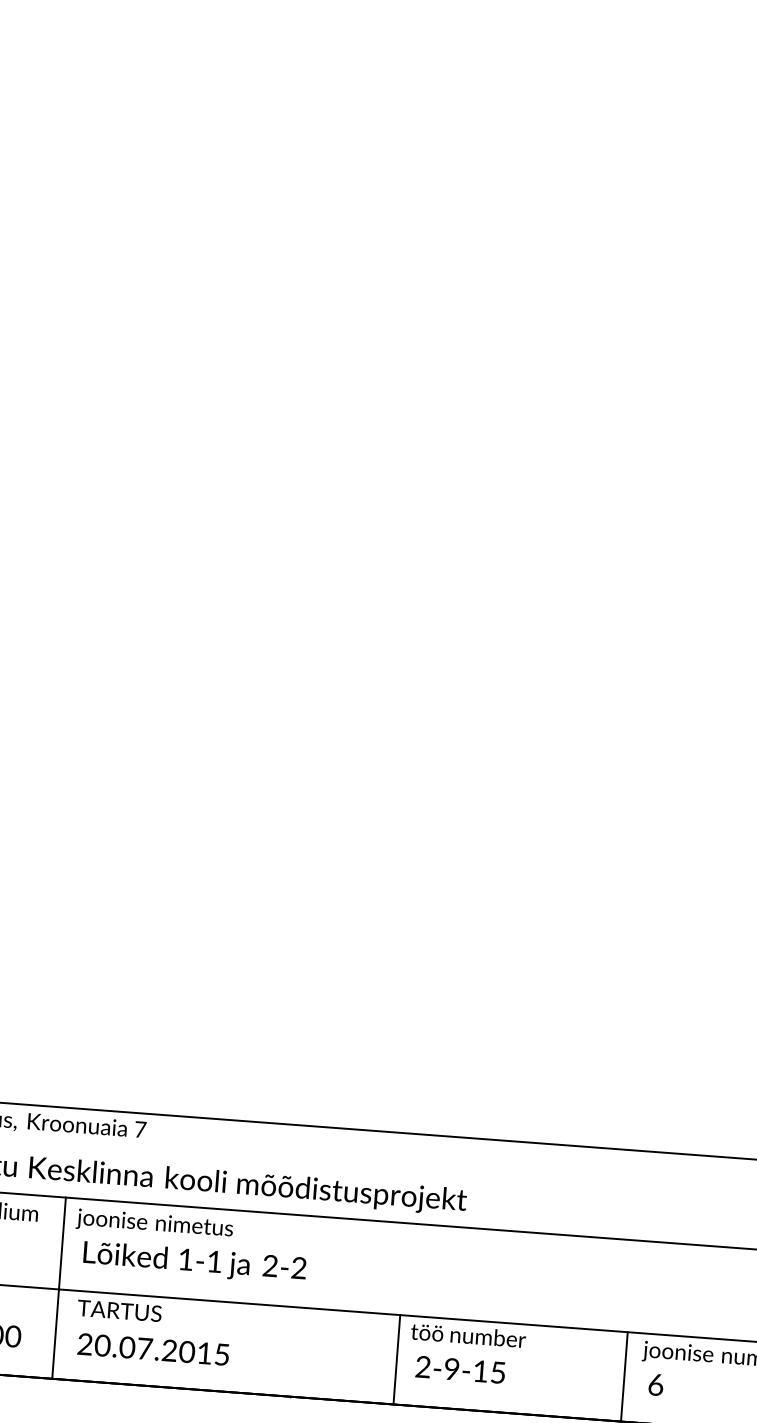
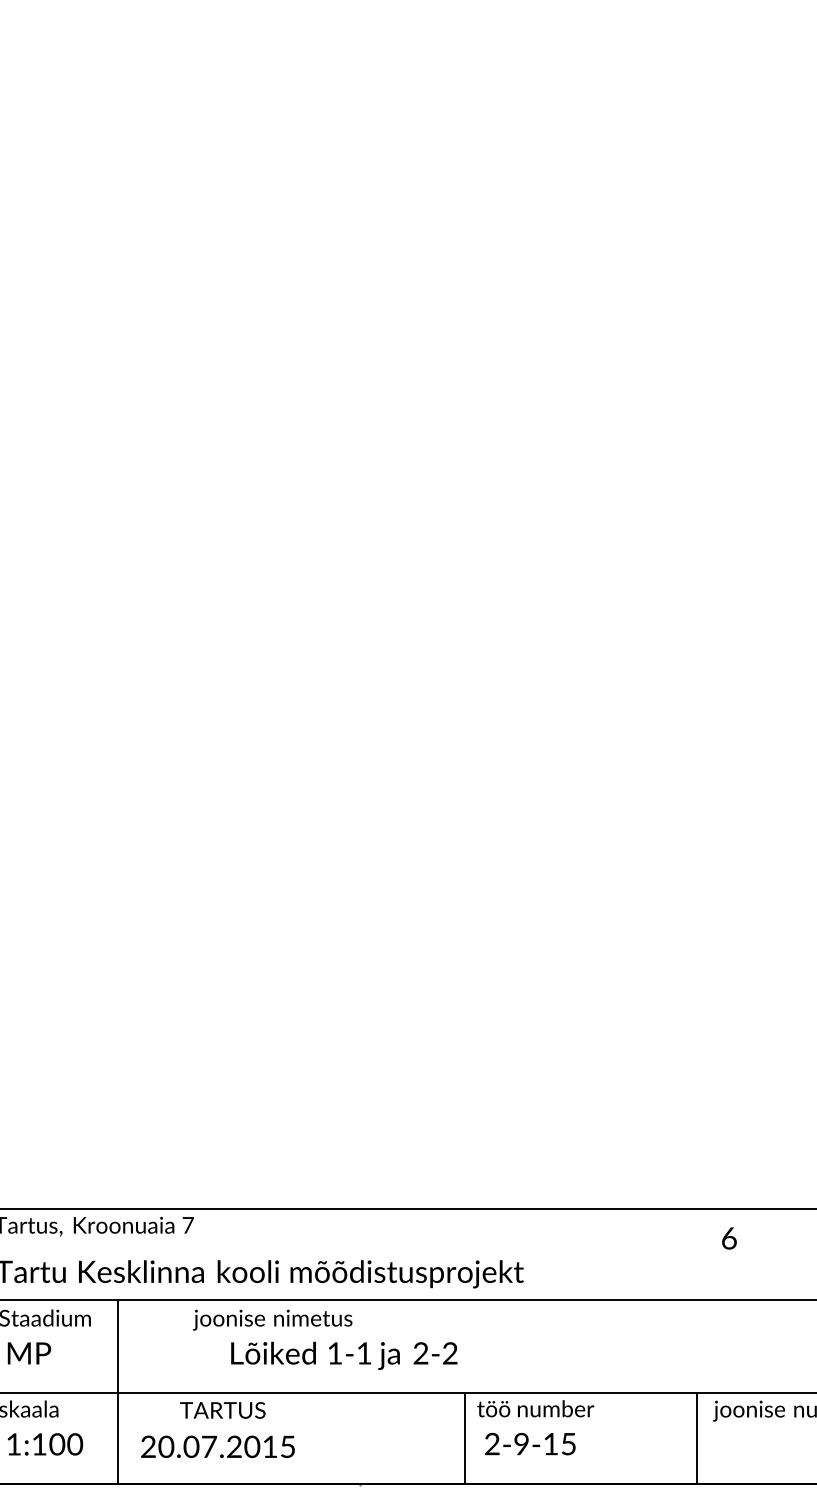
text: (154, 1223) -> (272, 1319), moved
text: (195, 1262) -> (344, 1355), moved
text: (119, 1311) -> (222, 1410), moved
text: (656, 1384) -> (729, 1238), moved

